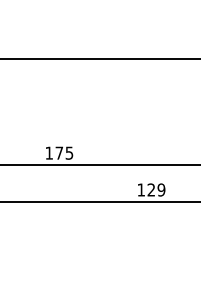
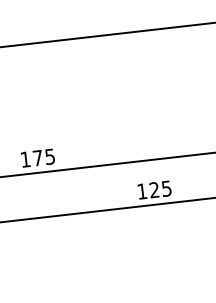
text: (161, 189) -> (166, 188), 129 -> 125

